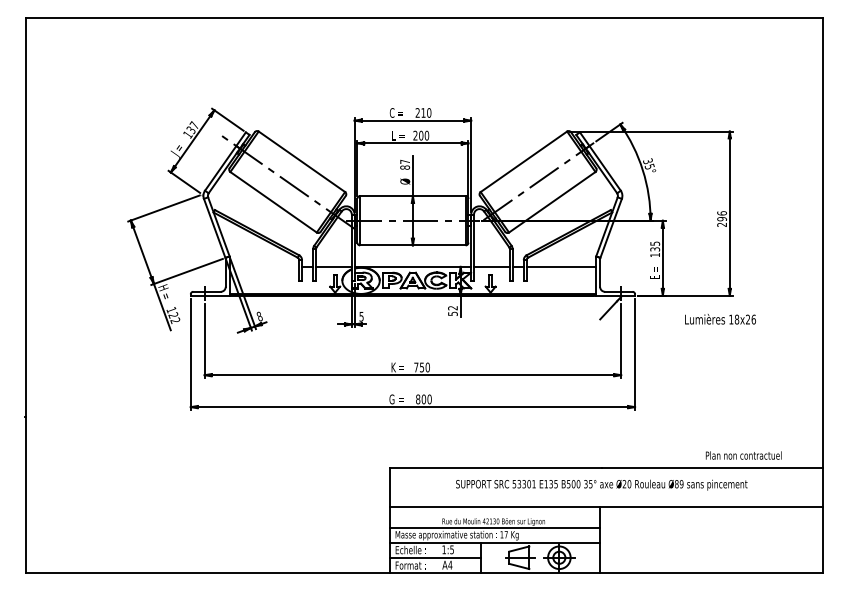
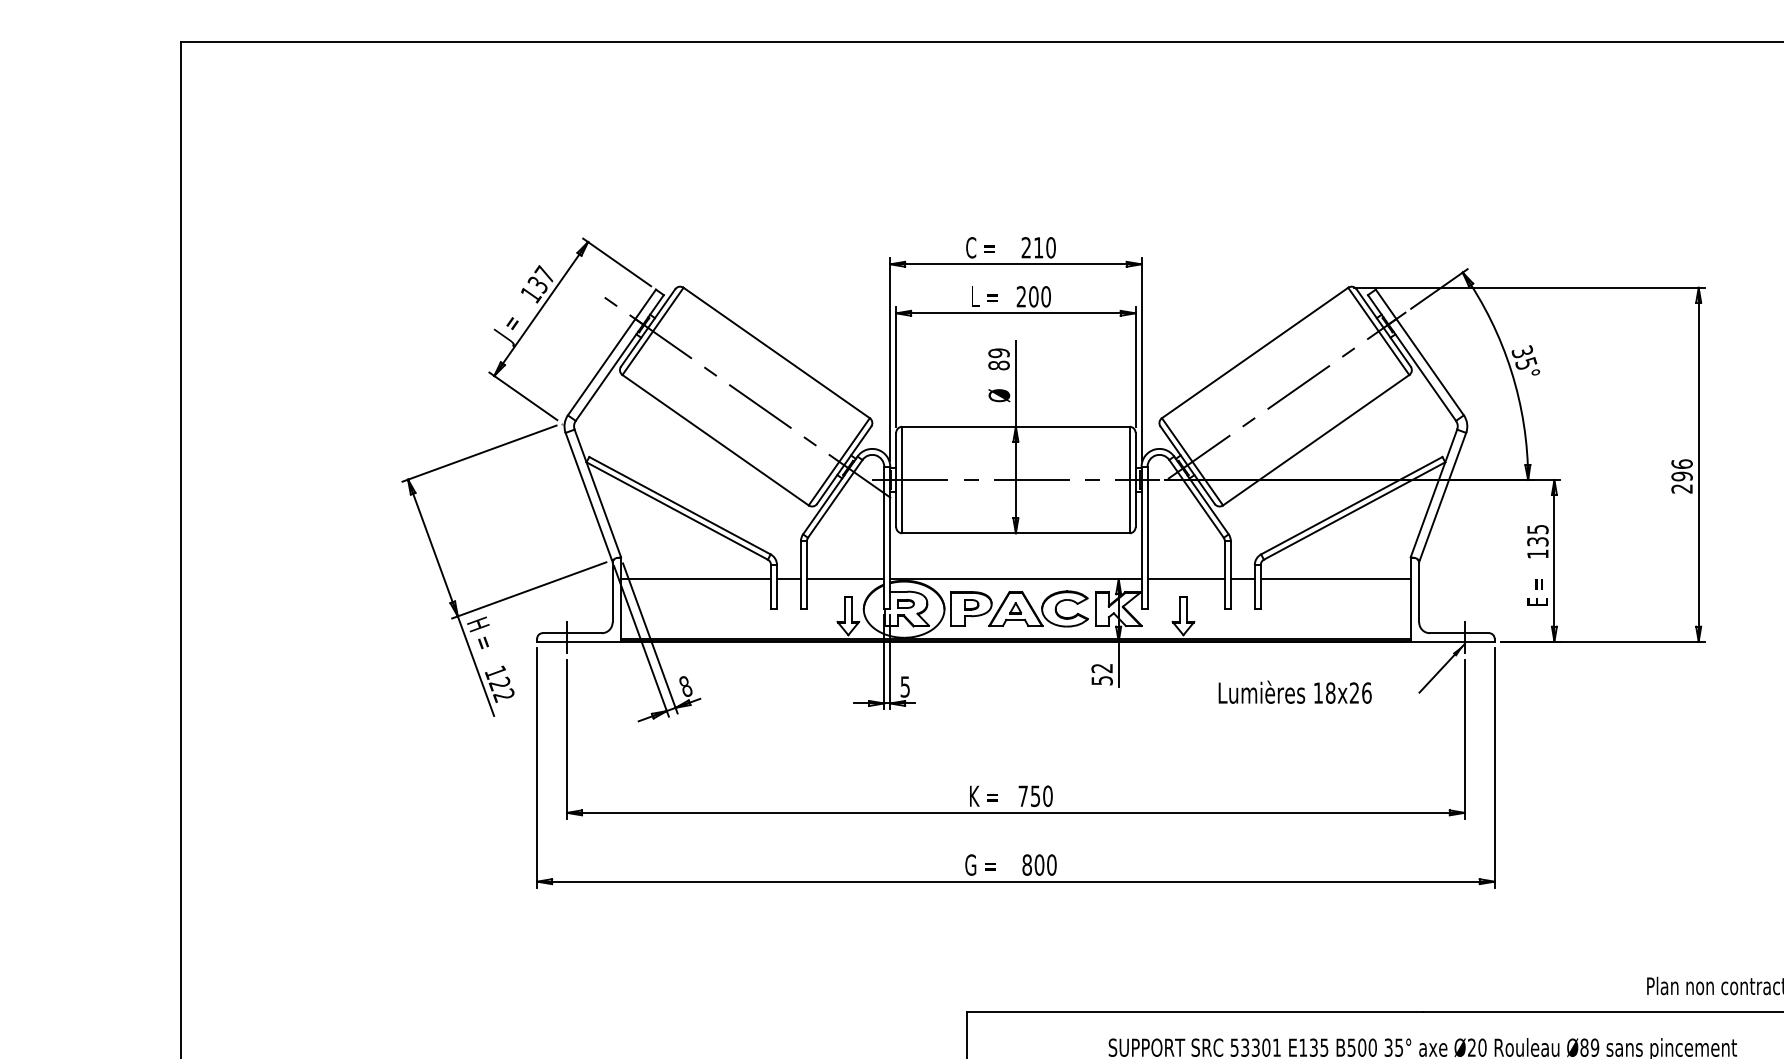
text: (405, 161) -> (999, 352), 87 -> 89
line: (264, 266) -> (696, 578), added
text: (720, 319) -> (1295, 692), moved

